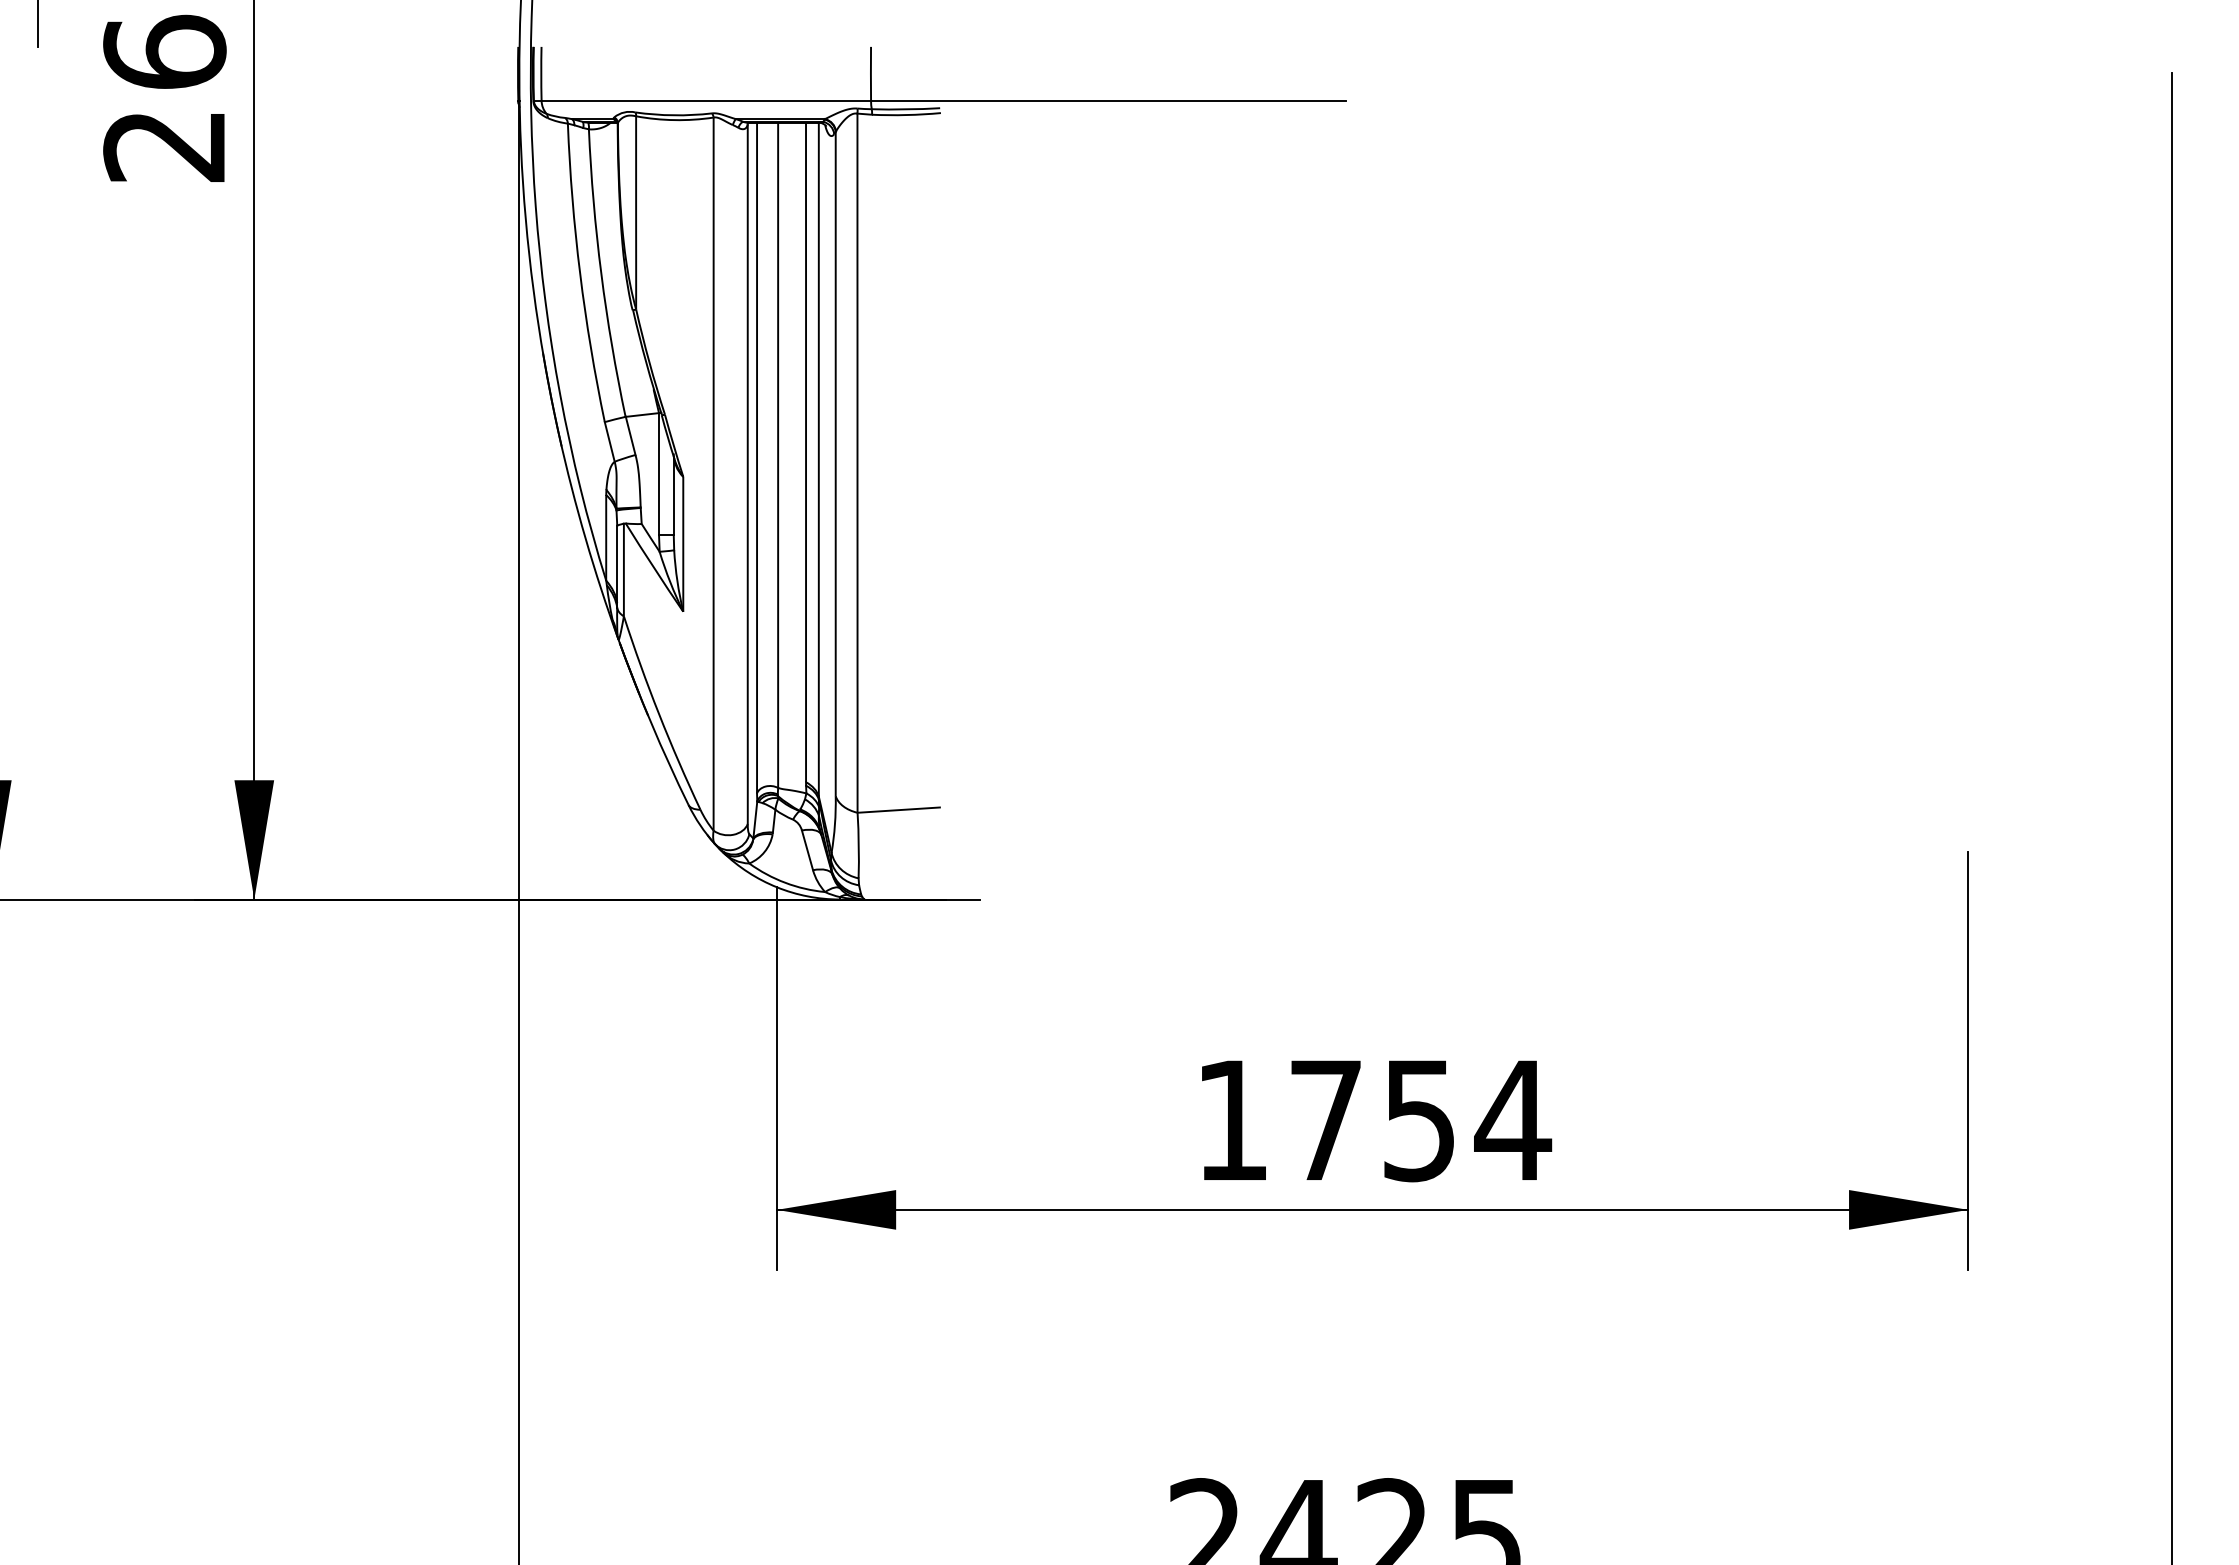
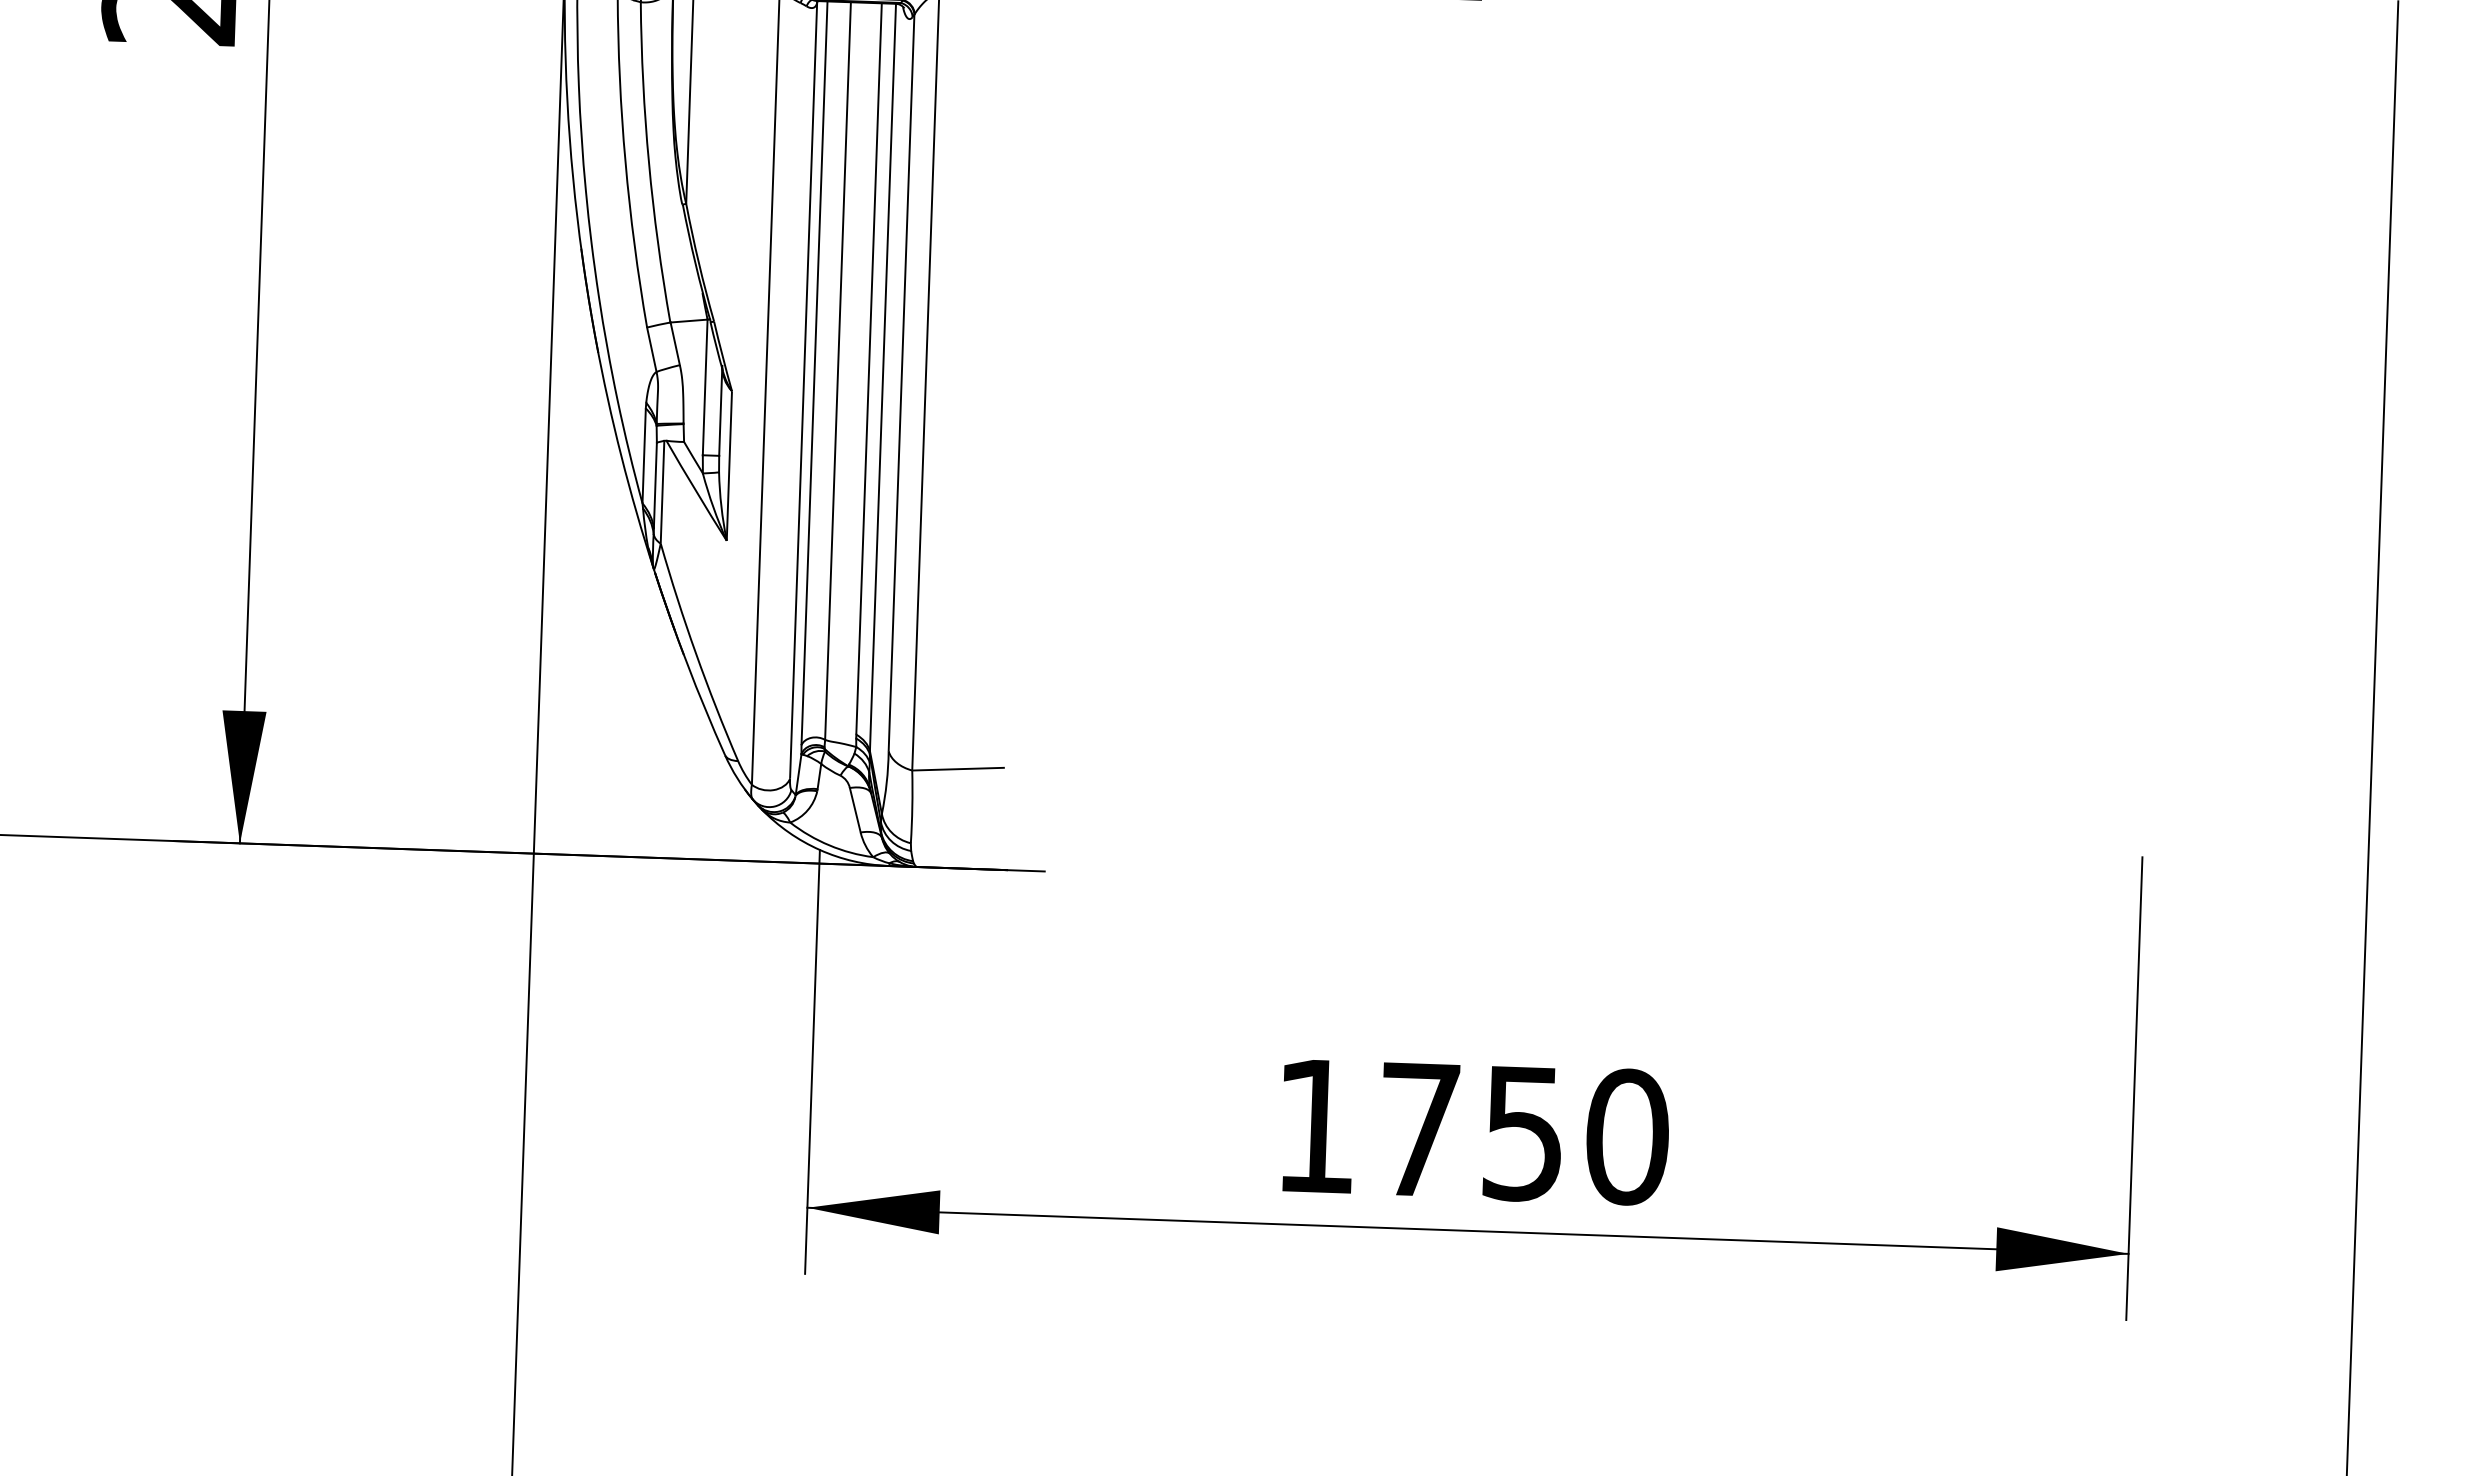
text: (1513, 1120) -> (1627, 1137), 1754 -> 1750

